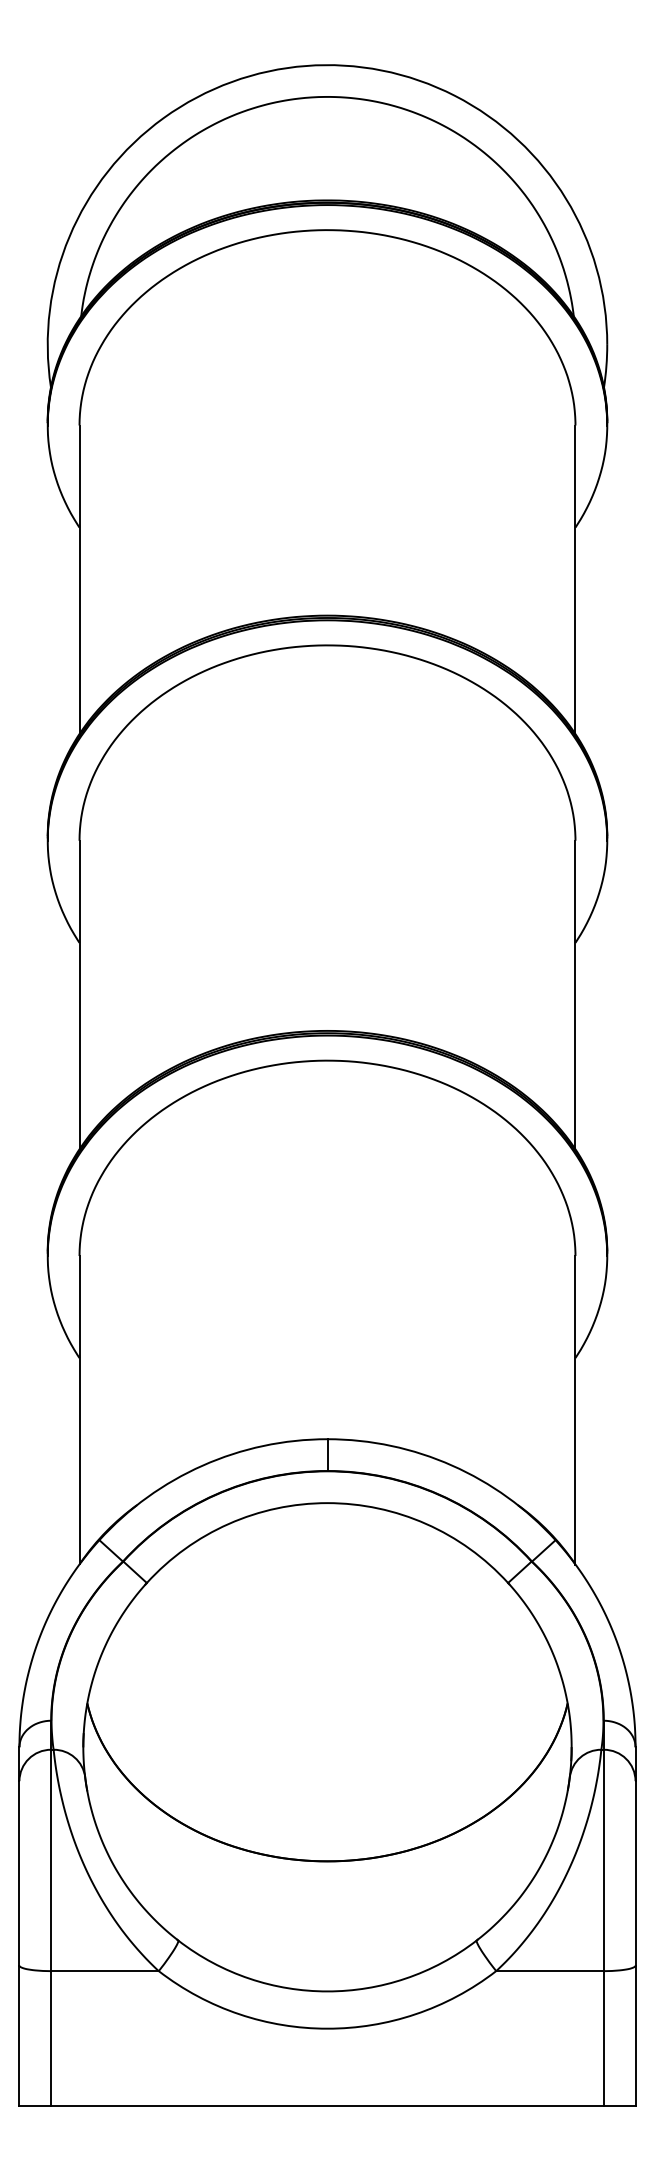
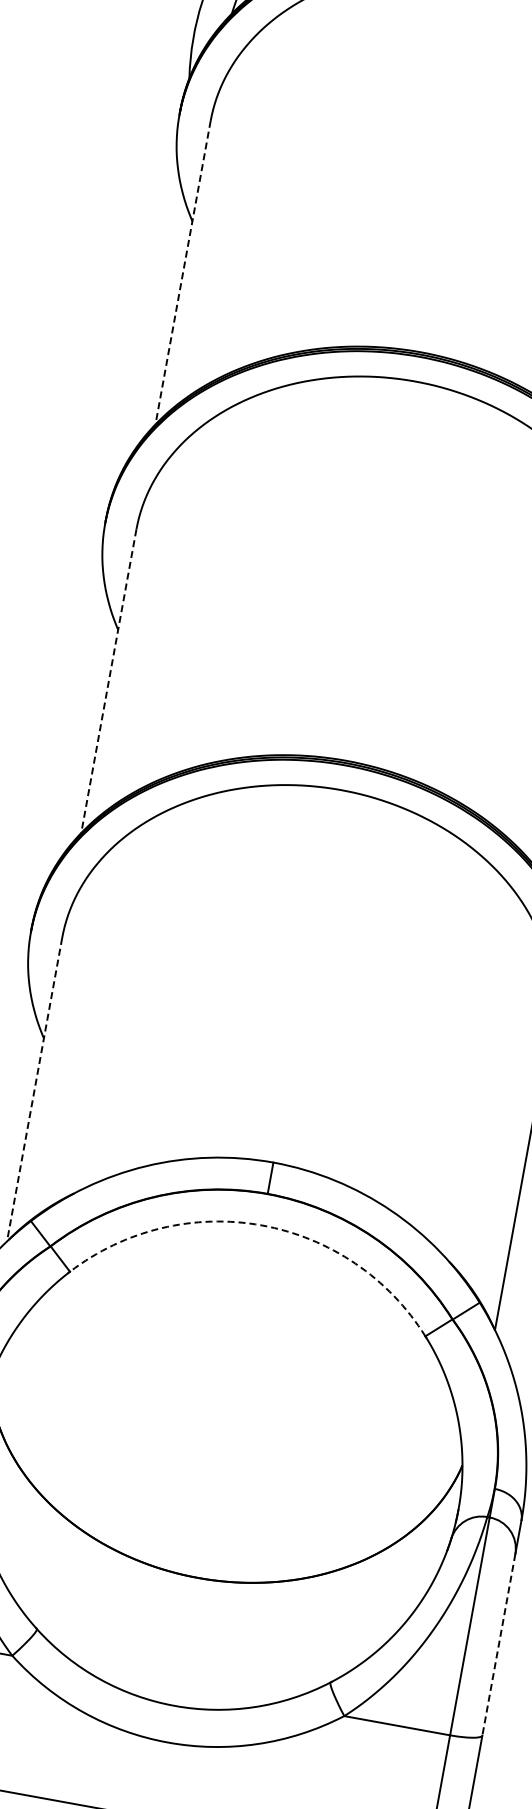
line: (79, 580) -> (182, 273), solid -> dashed
line: (79, 995) -> (108, 681), solid -> dashed
line: (79, 1410) -> (34, 1089), solid -> dashed
arc: (327, 1503) -> (261, 1225), solid -> dashed
line: (635, 1873) -> (498, 1644), solid -> dashed

